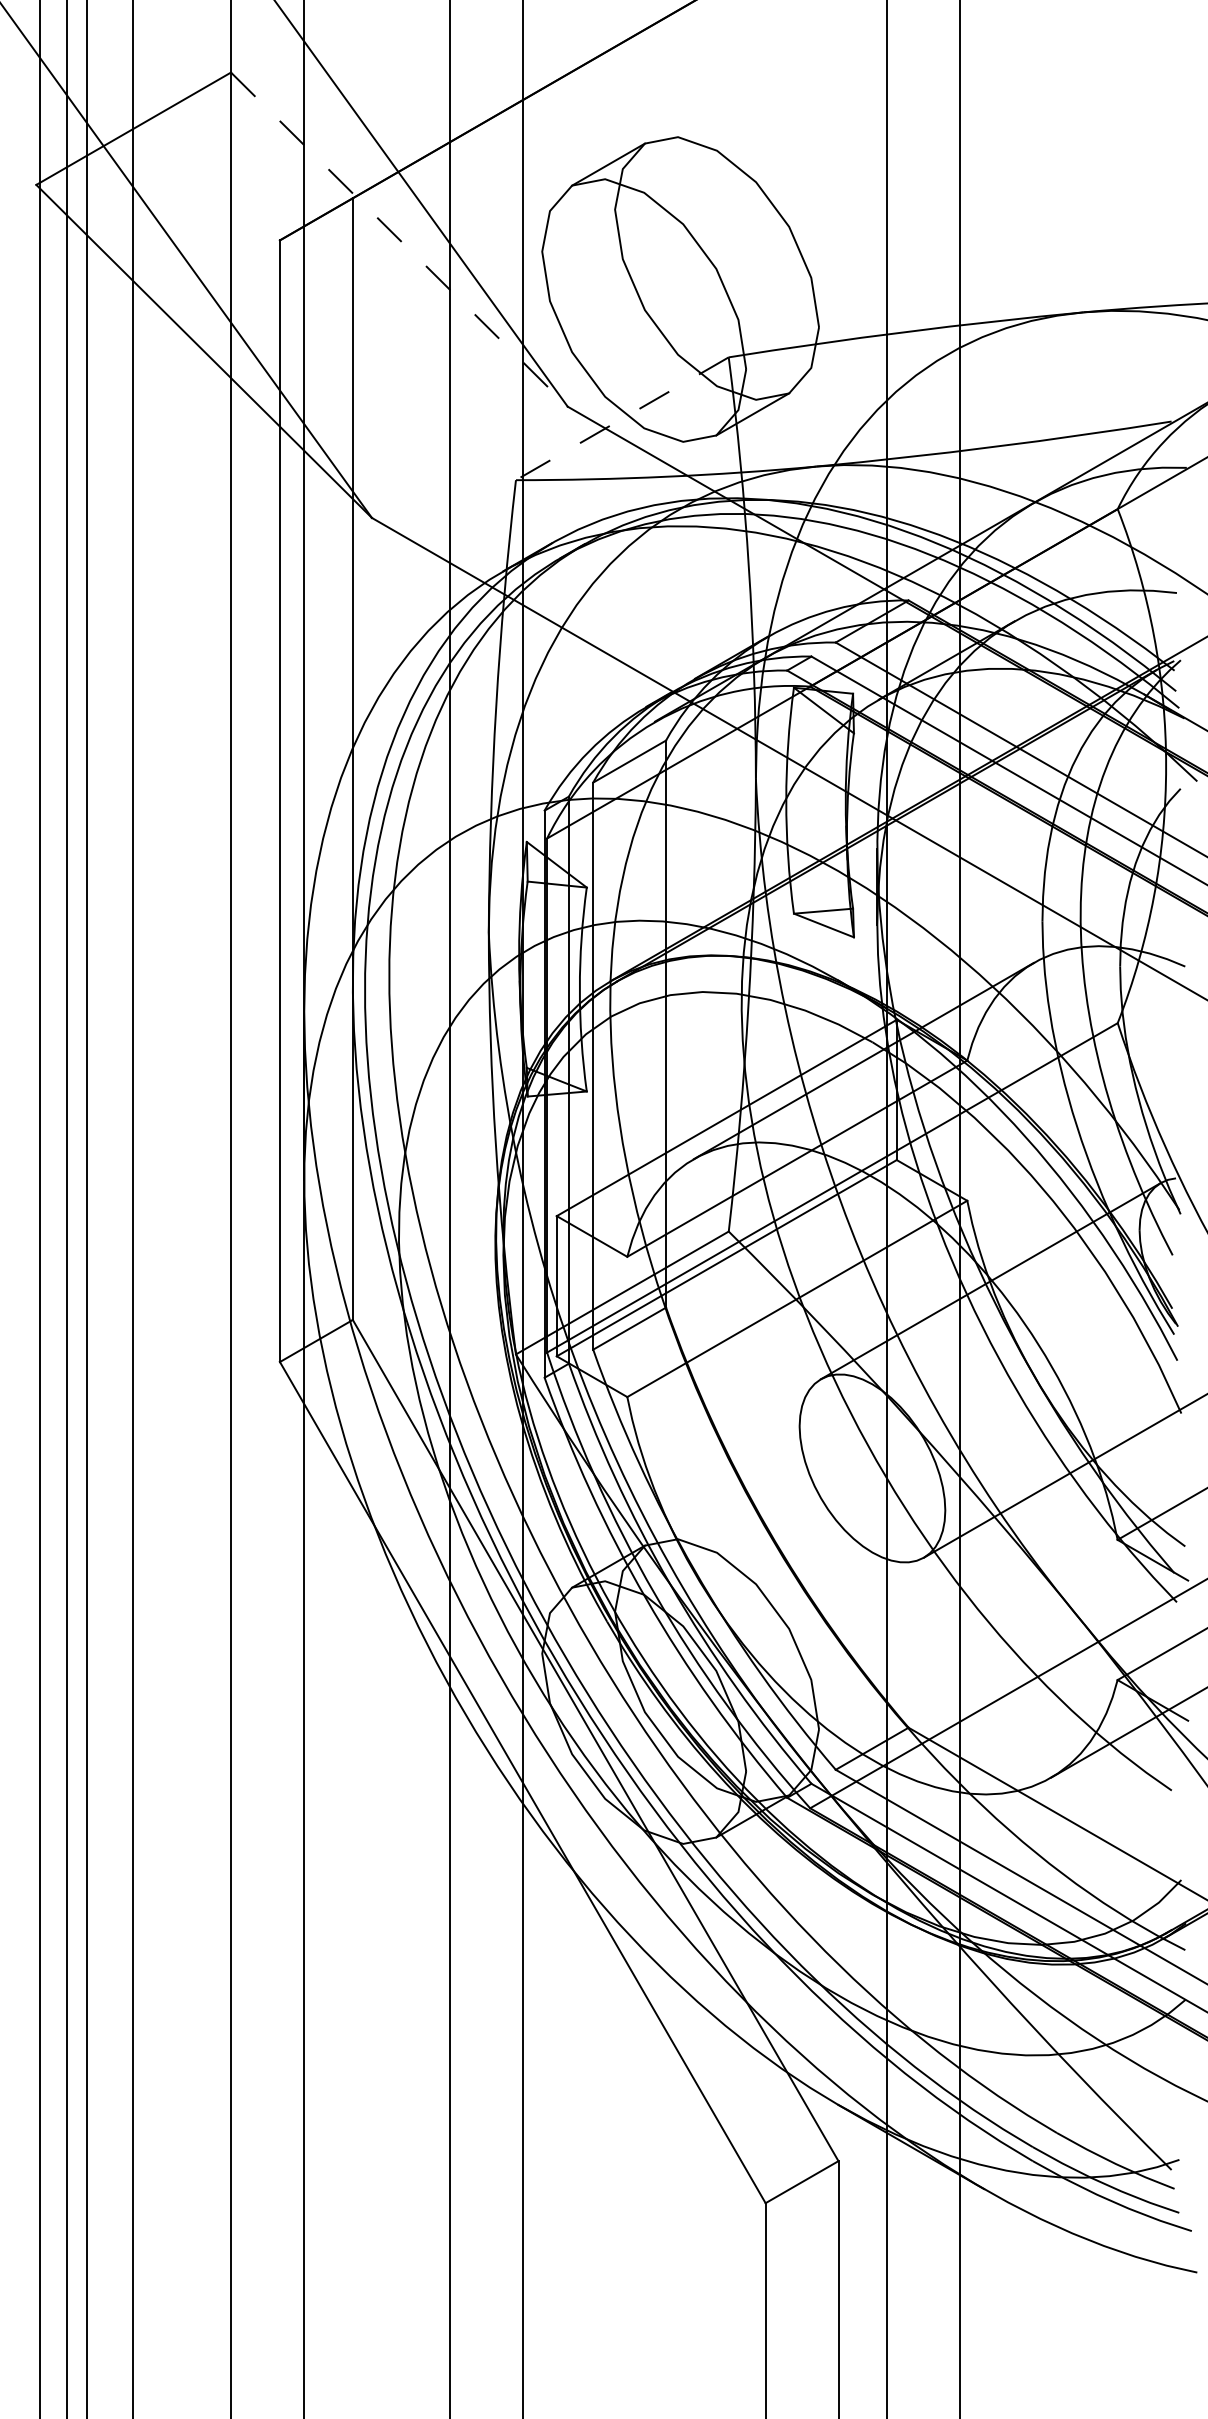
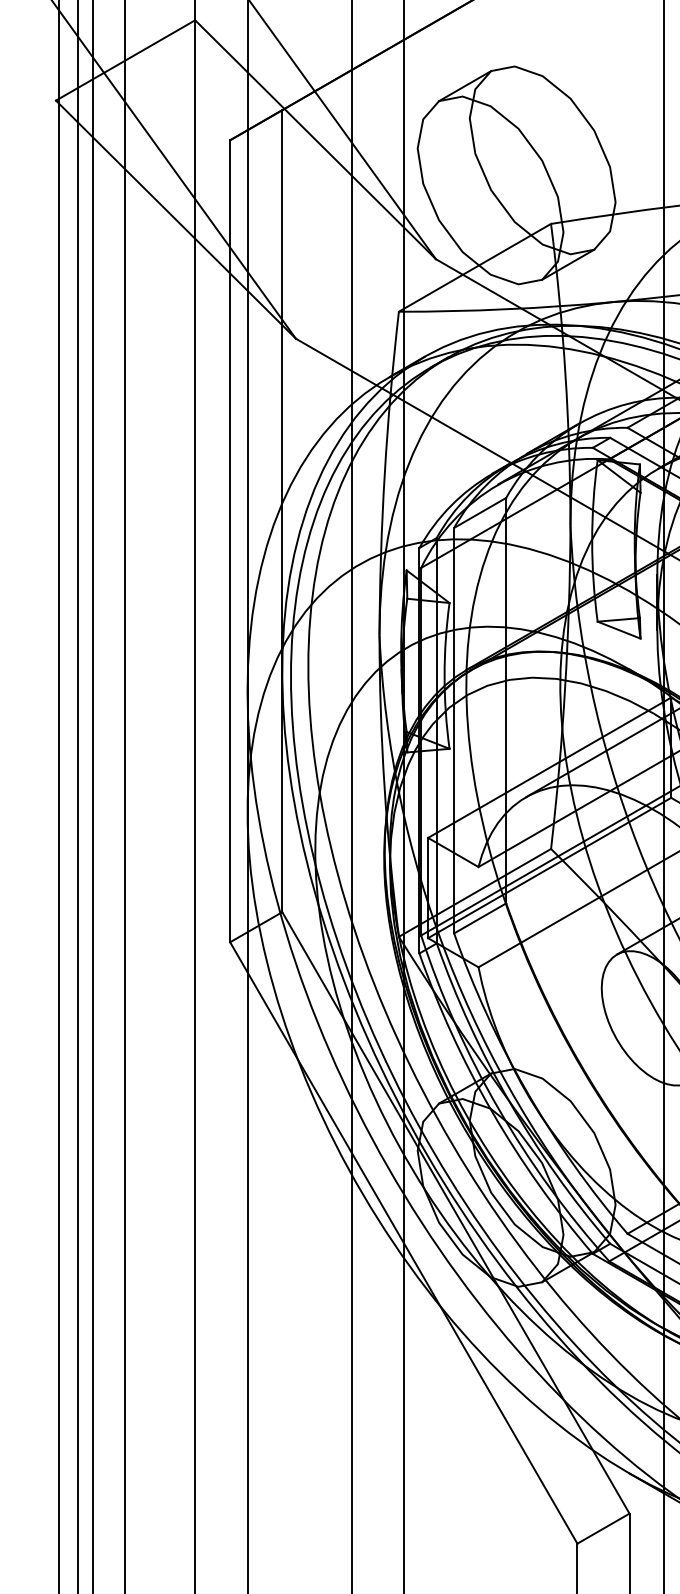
line: (399, 239) -> (315, 139), dashed -> solid
line: (622, 418) -> (475, 267), dashed -> solid

